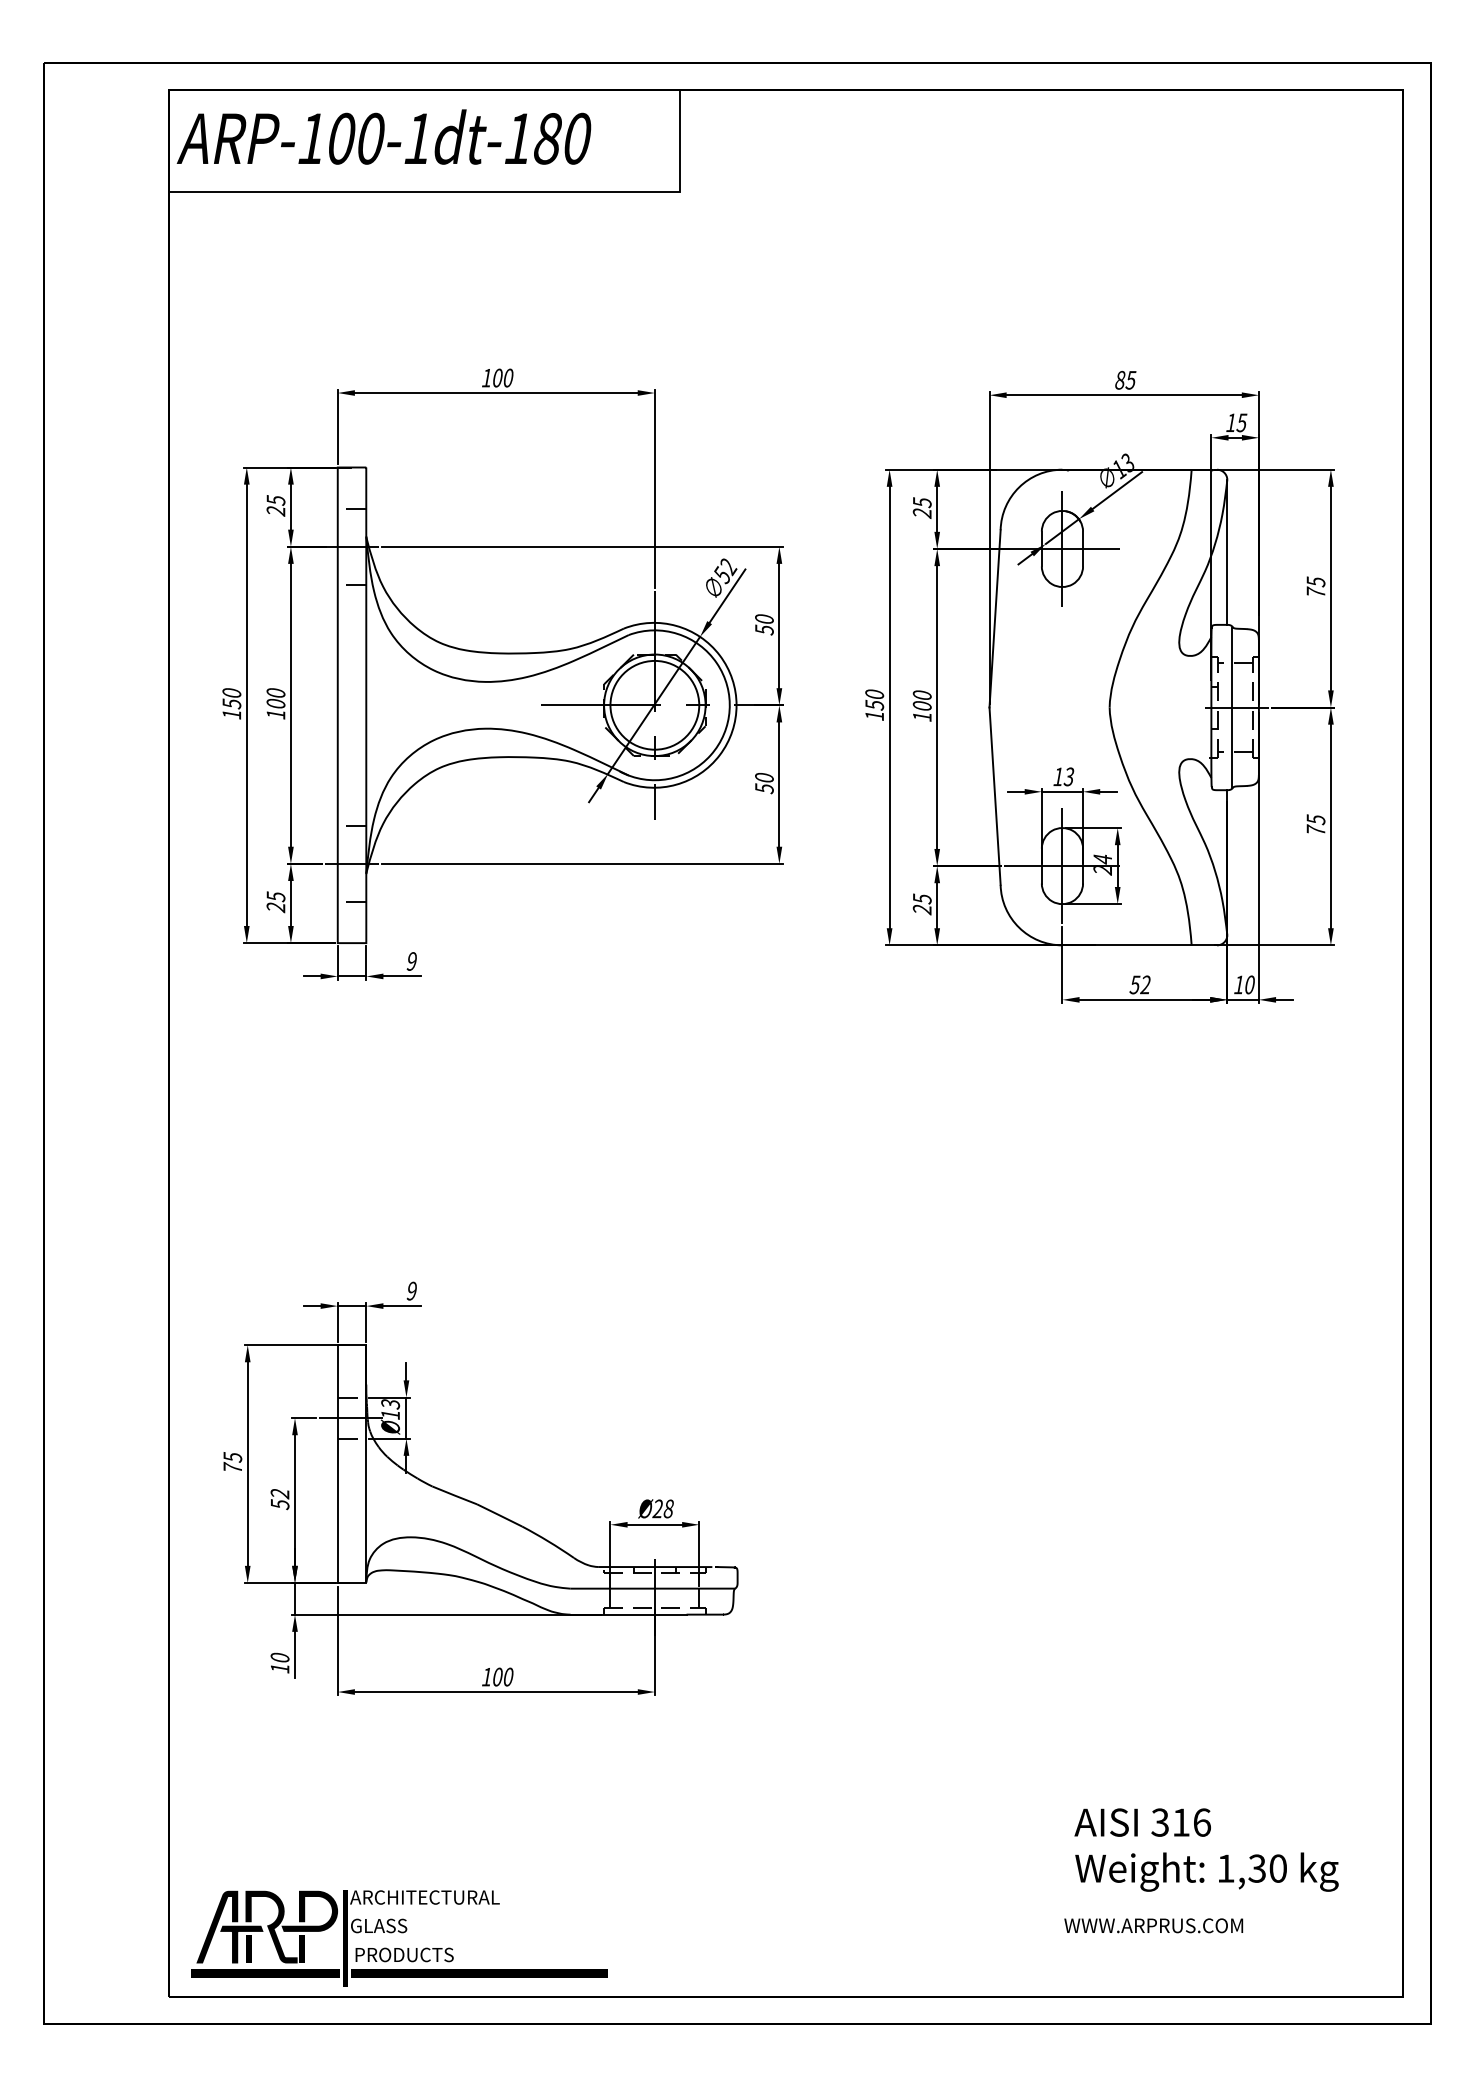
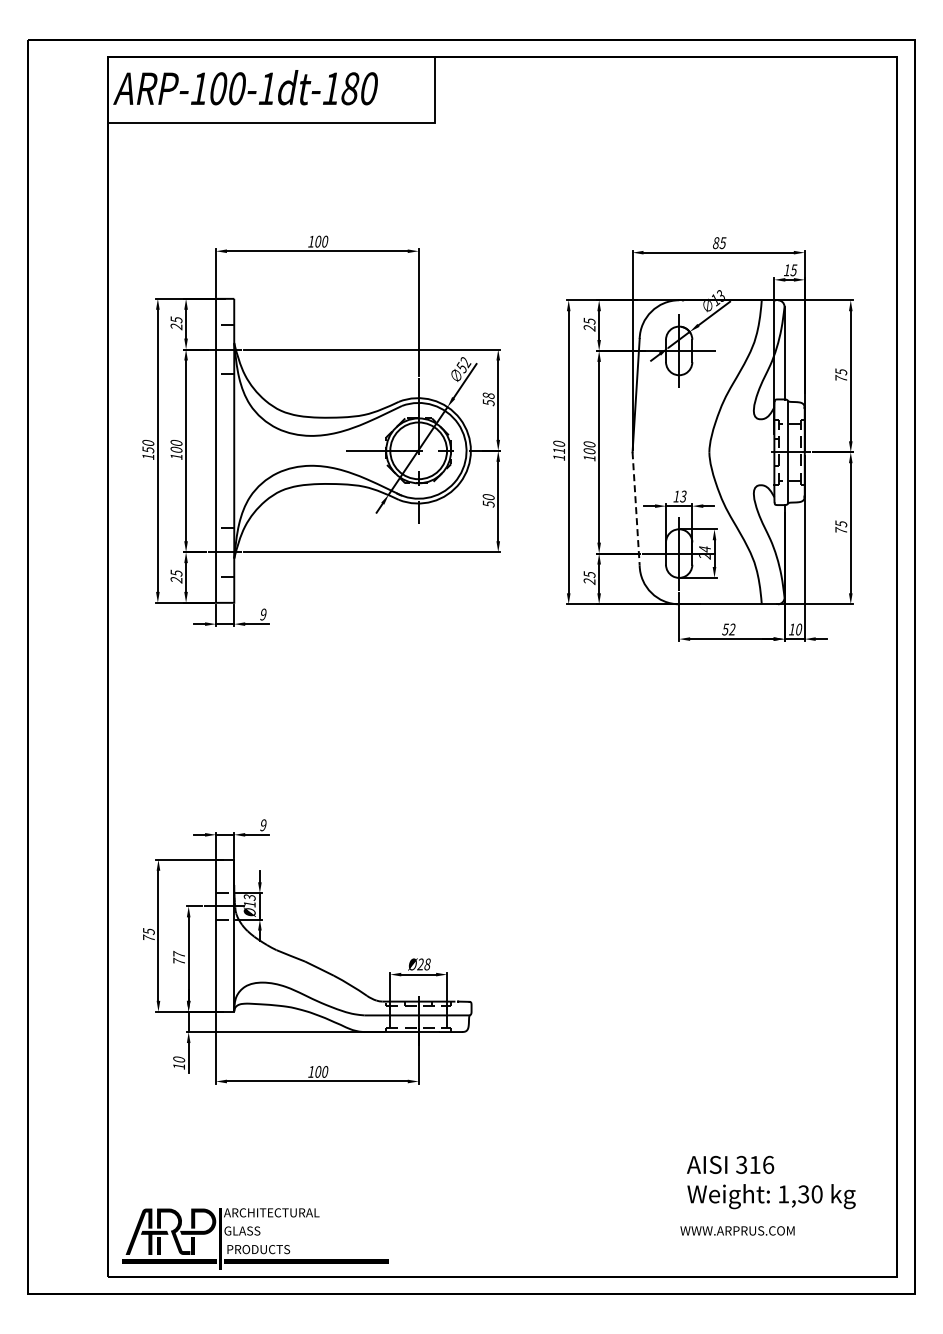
text: (764, 618) -> (488, 395), 50 -> 58
text: (875, 704) -> (559, 450), 150 -> 110
line: (995, 795) -> (636, 508), solid -> dashed
text: (280, 1498) -> (179, 957), 52 -> 77

